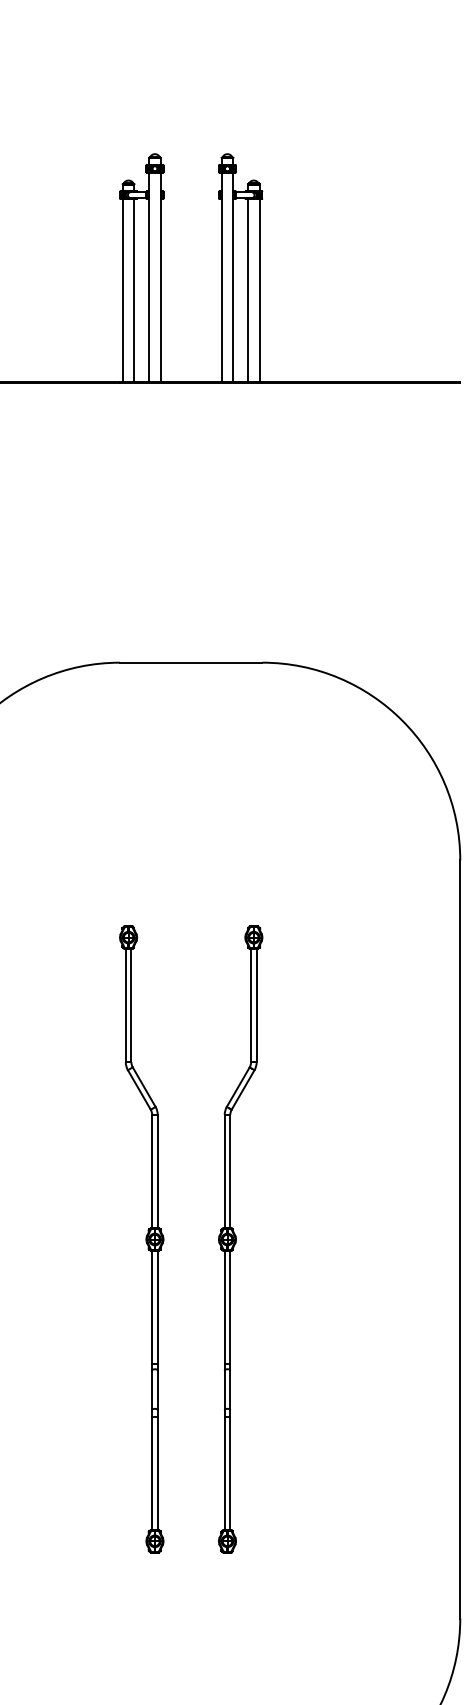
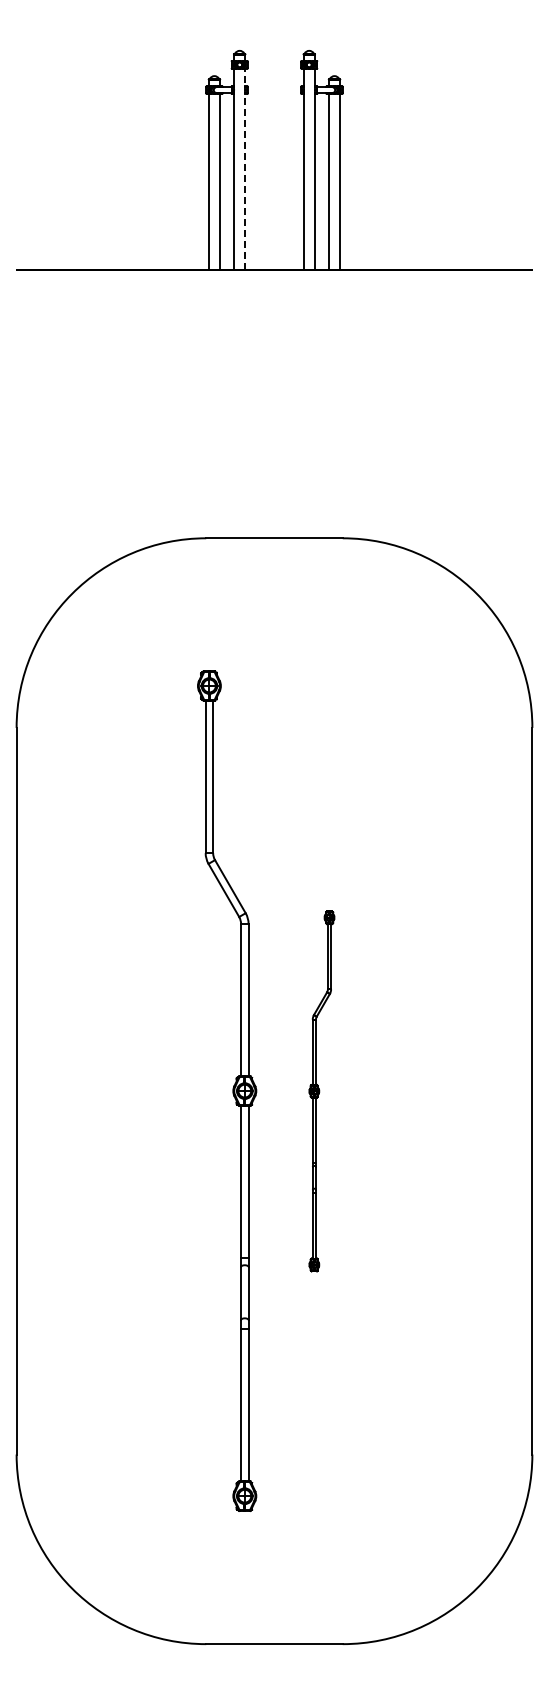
line: (160, 276) -> (245, 168), solid -> dashed
part: (141, 1239) -> (226, 1091), size x1.4
part: (240, 1239) -> (321, 1091), size x0.6

